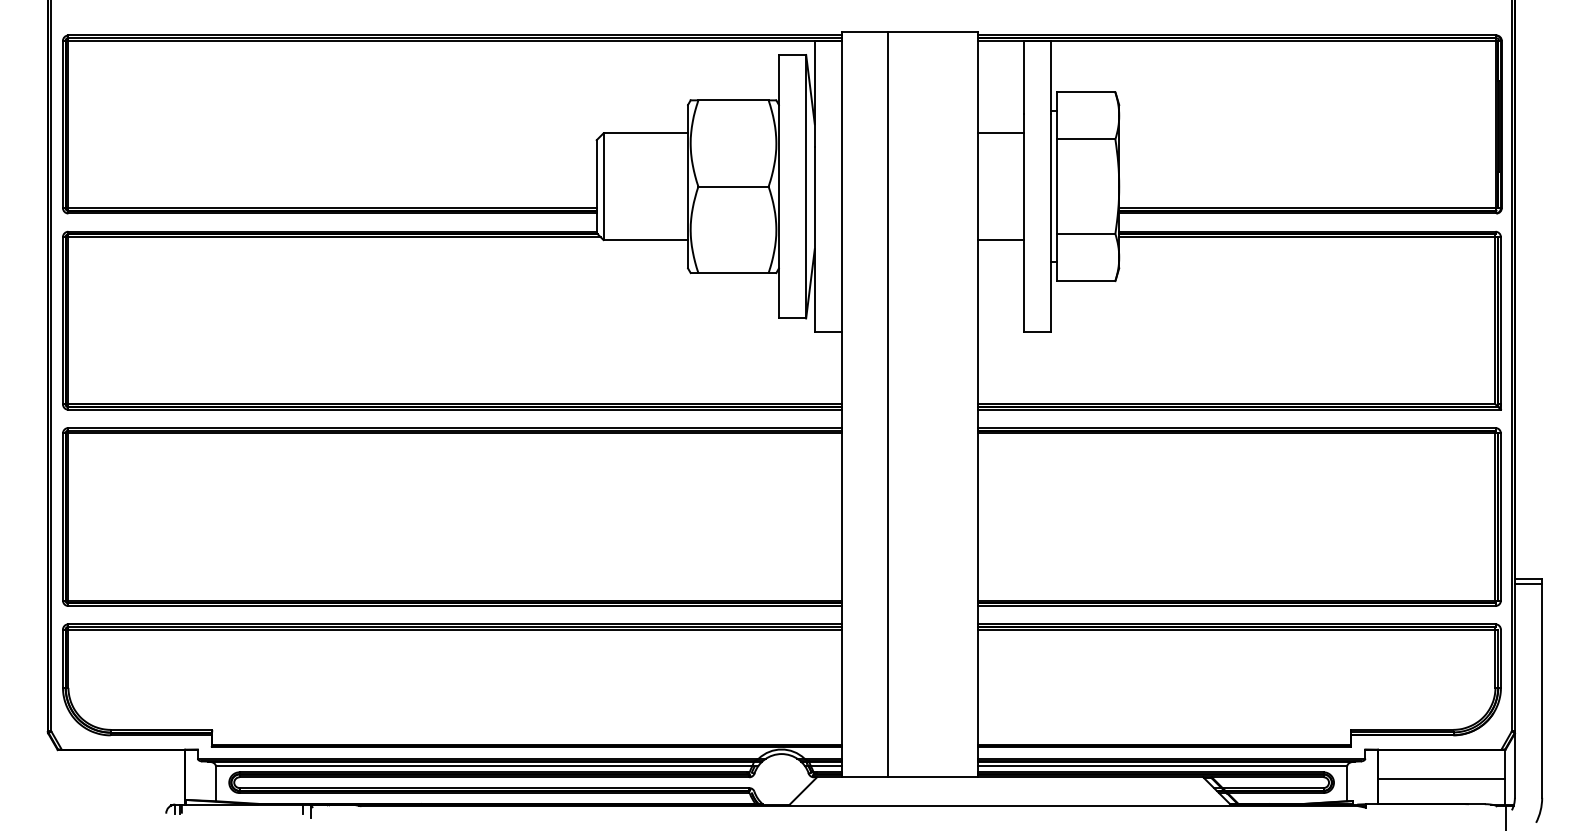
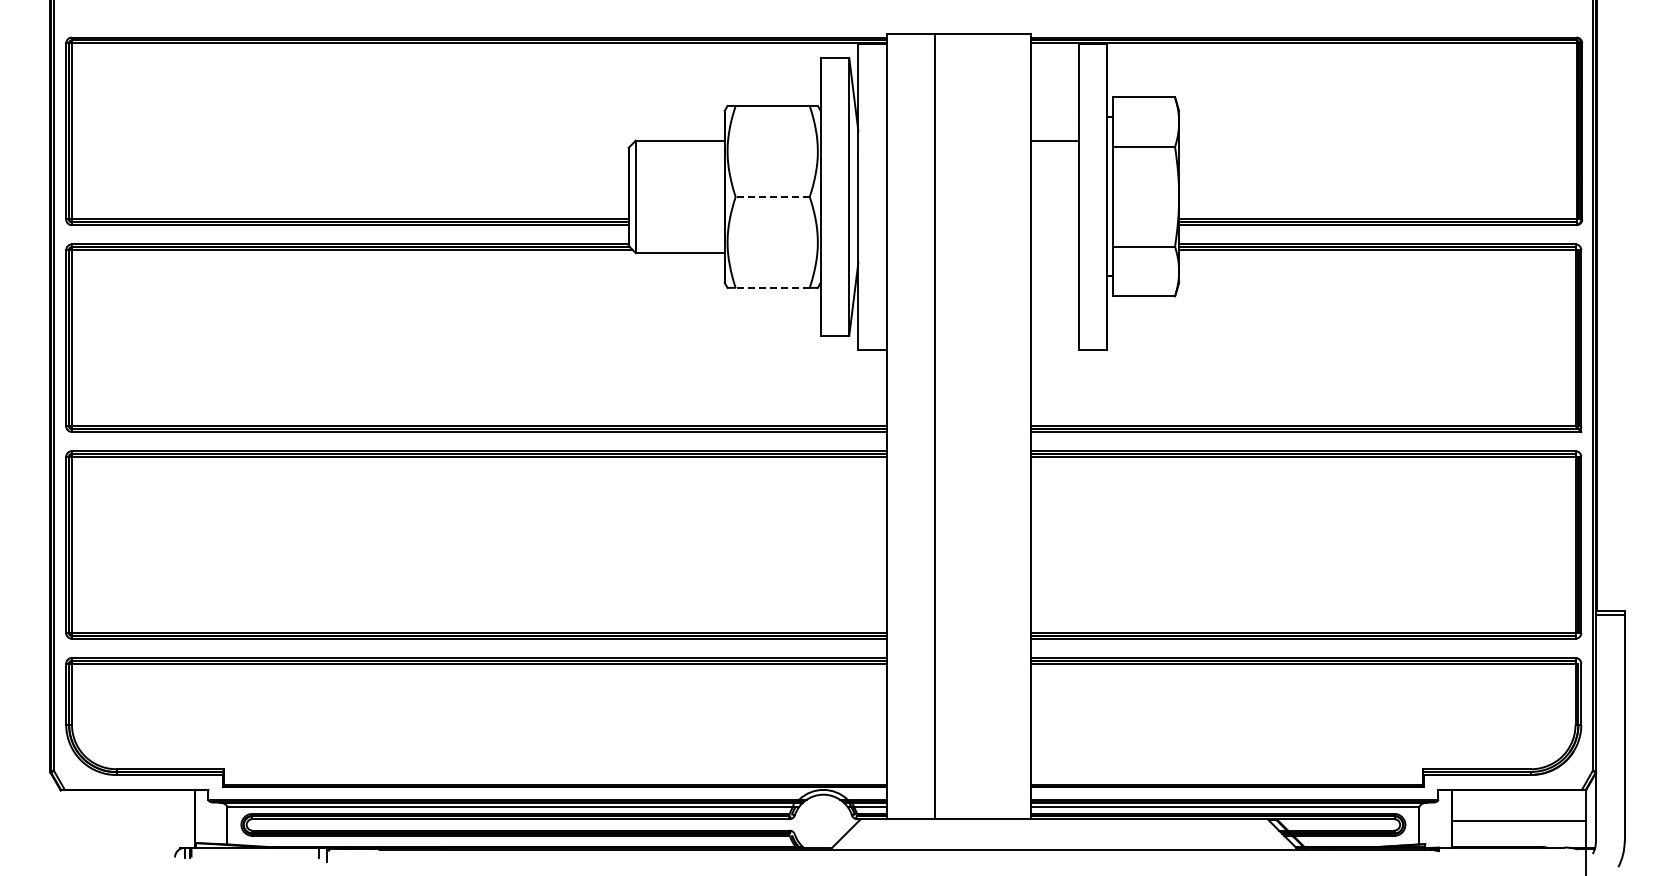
line: (733, 186) -> (772, 196), solid -> dashed
line: (1000, 240) -> (1054, 253), removed
line: (733, 272) -> (772, 287), solid -> dashed

